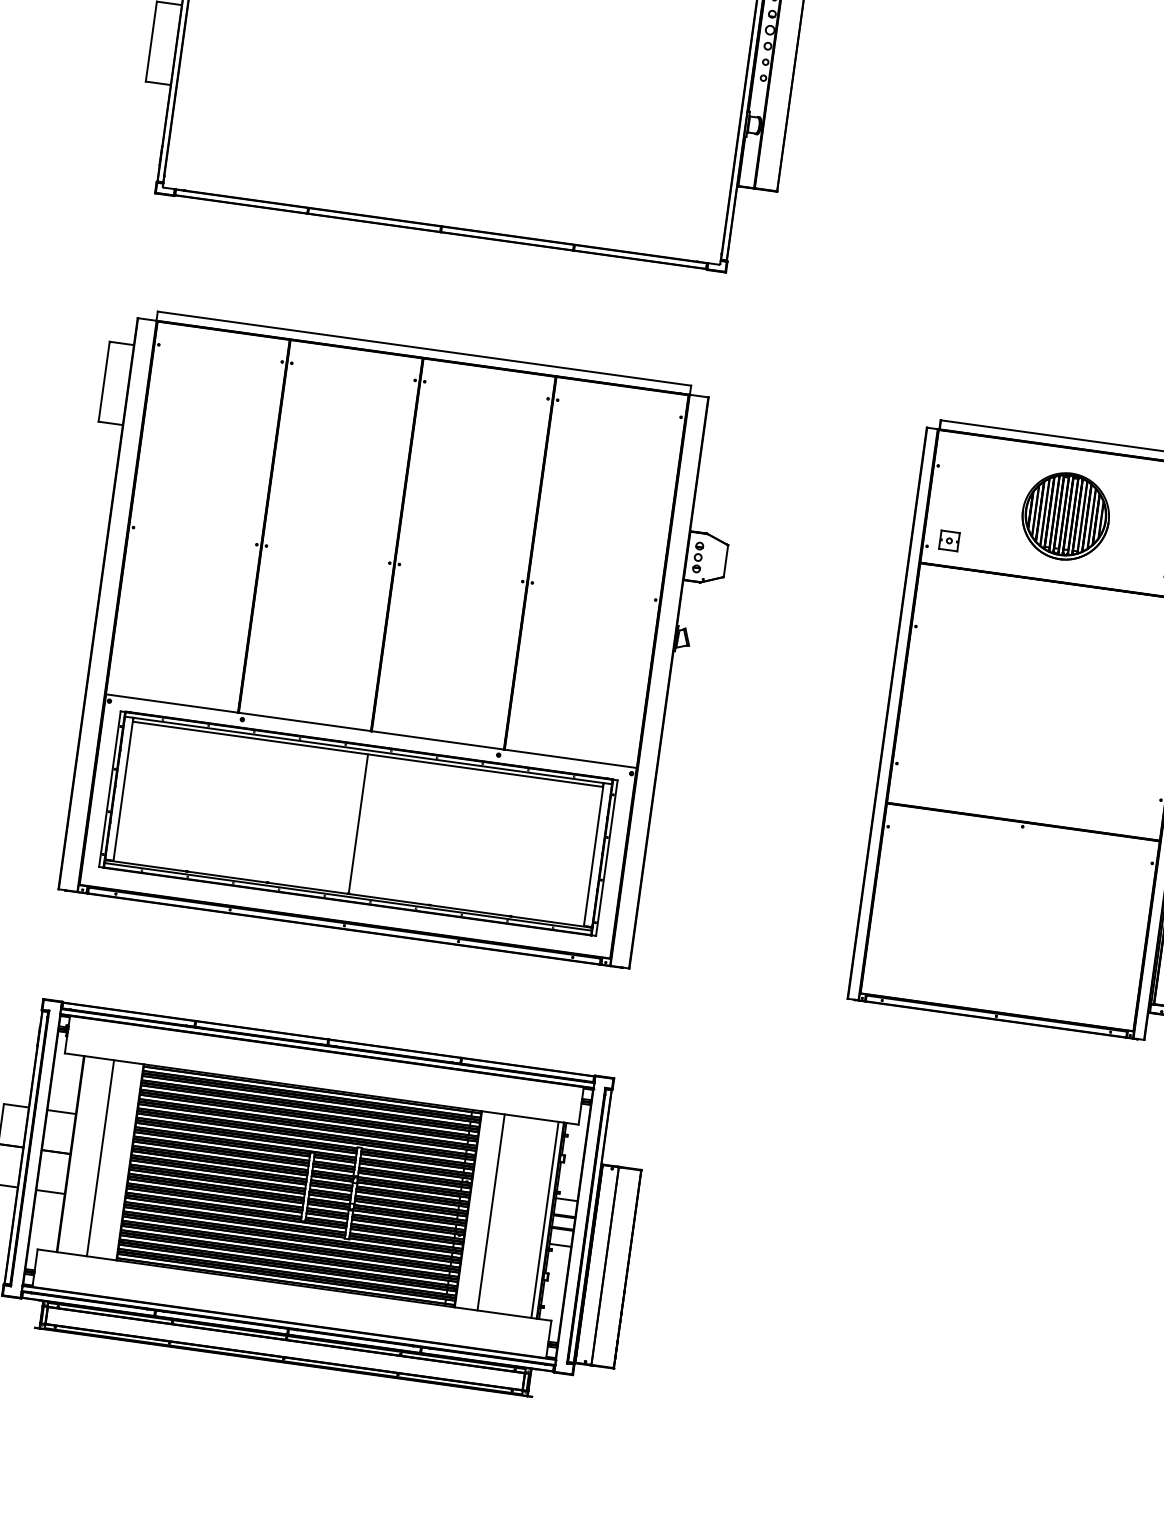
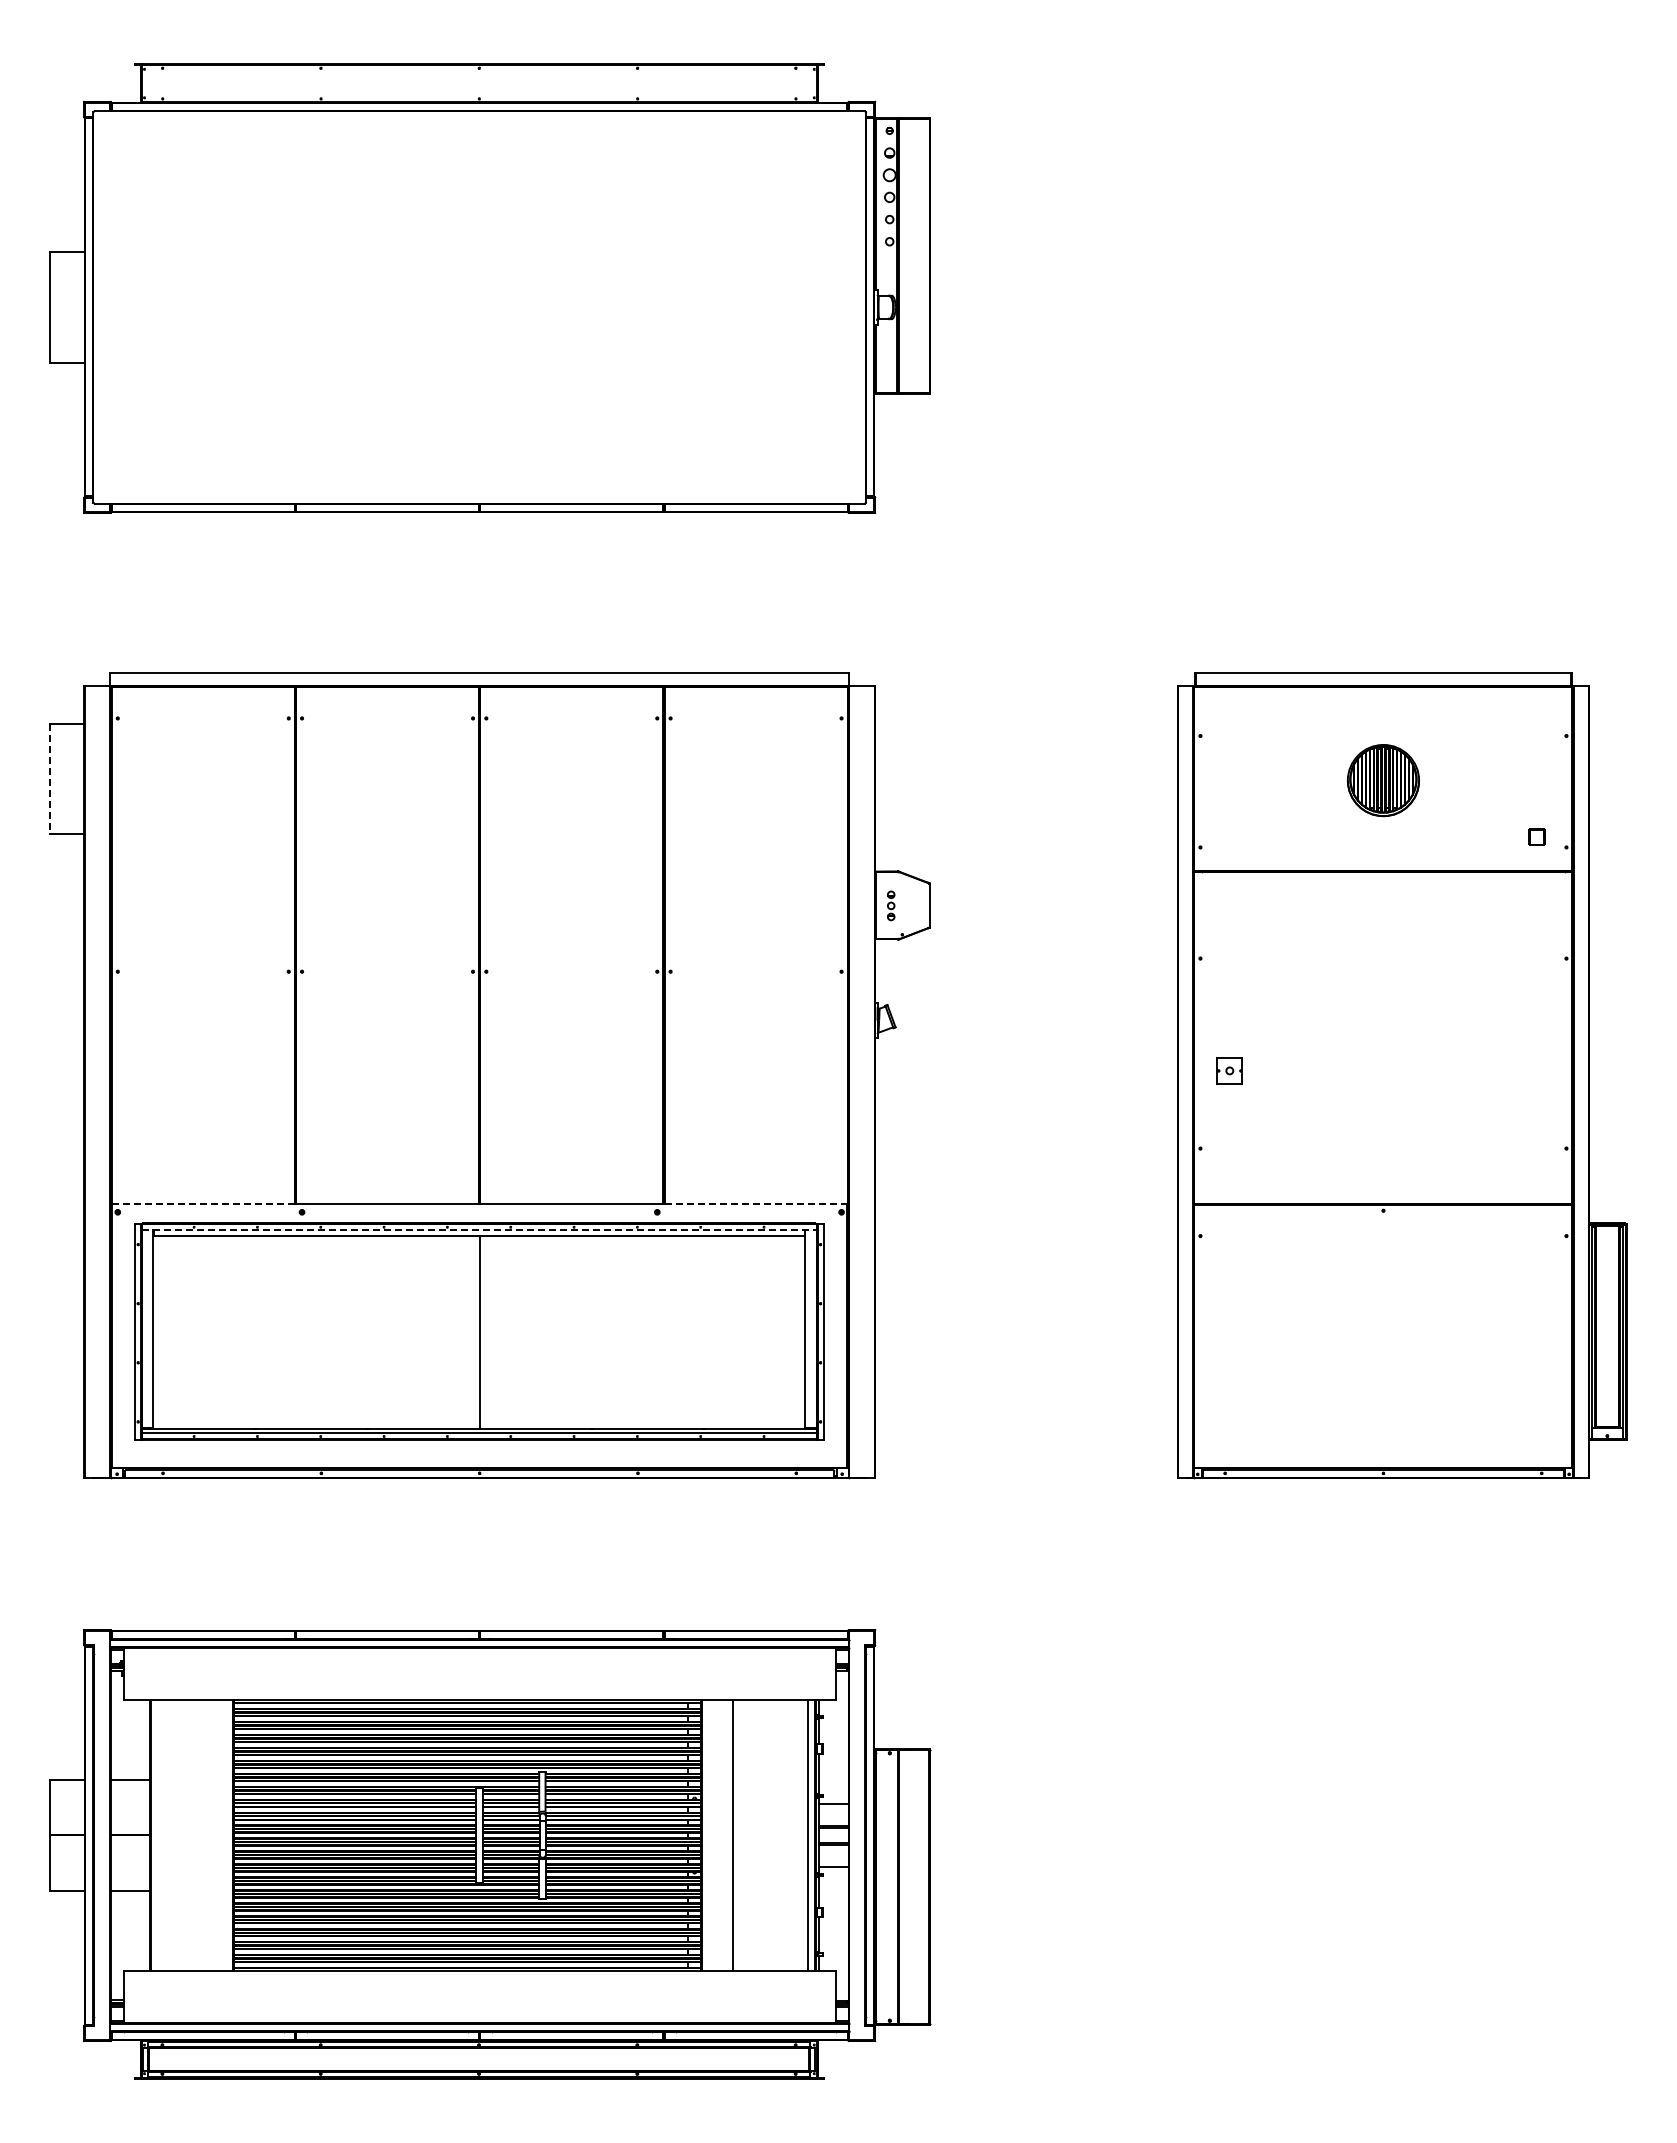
line: (104, 382) -> (50, 779), solid -> dashed
part: (1065, 516) -> (1383, 780), size x0.6
part: (949, 540) -> (1229, 1070), moved
part: (697, 557) -> (890, 905), size x0.7
line: (172, 703) -> (203, 1203), solid -> dashed
line: (368, 750) -> (479, 1230), solid -> dashed
line: (571, 758) -> (756, 1203), solid -> dashed
line: (100, 1158) -> (191, 1835), removed

